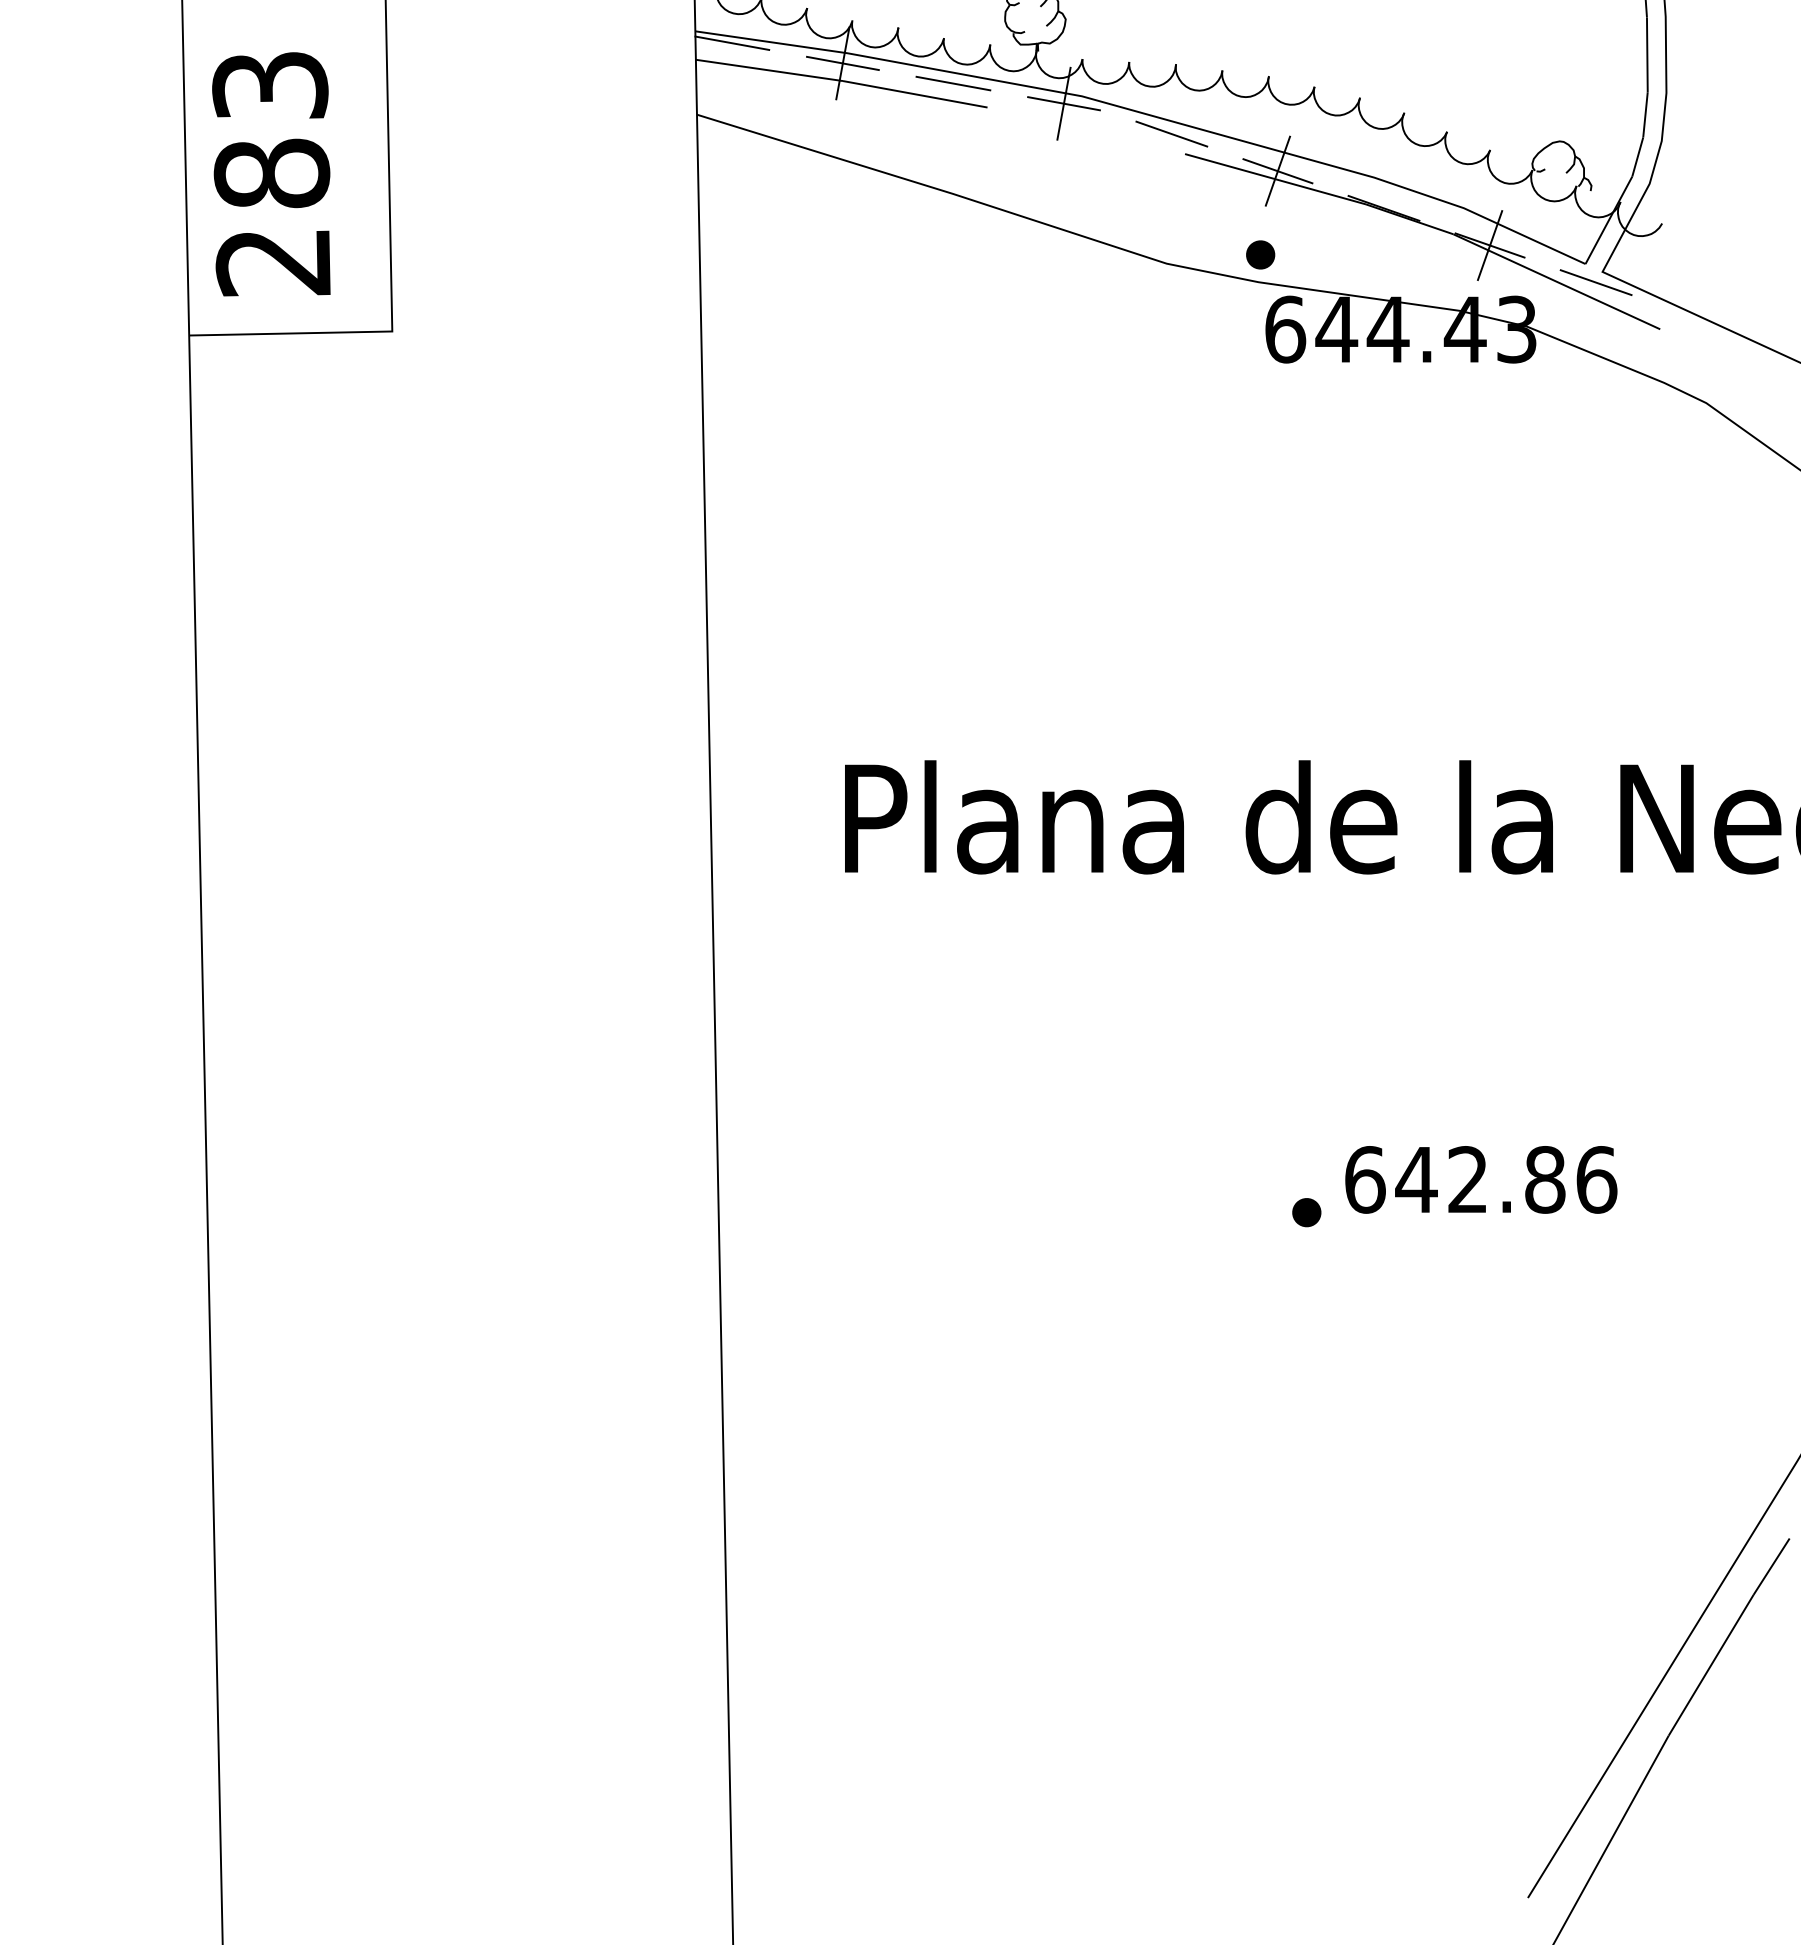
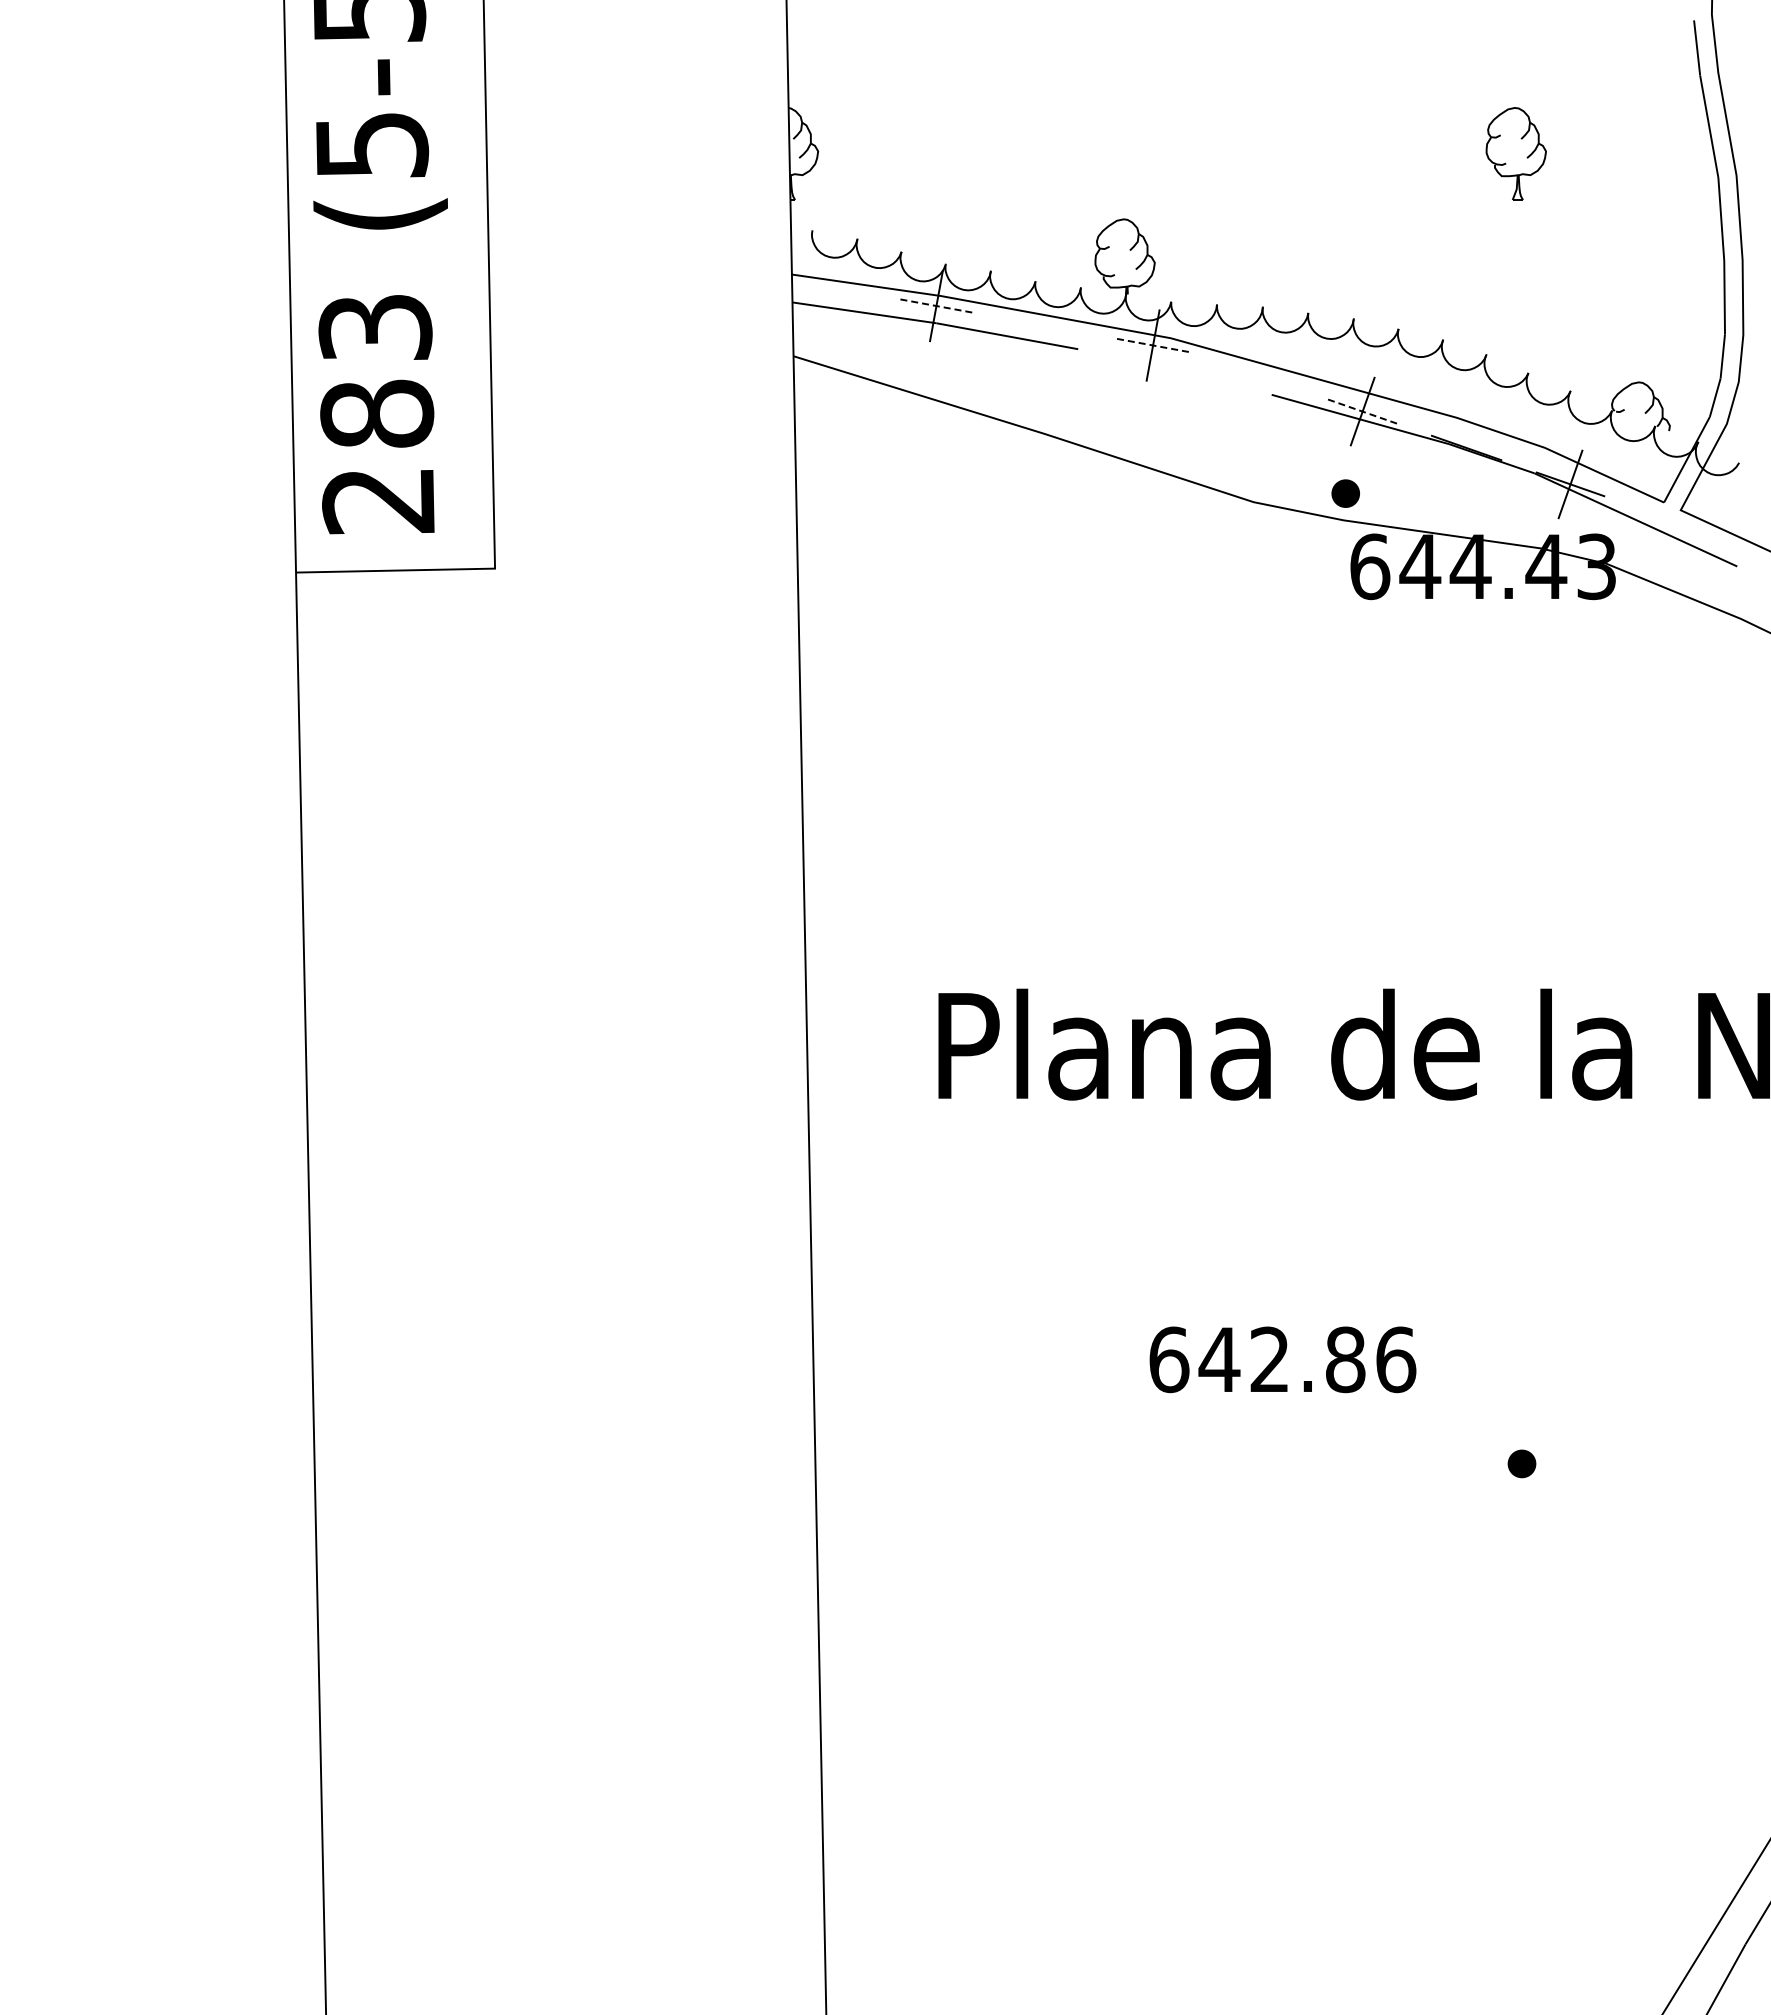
line: (732, 42) -> (828, 285), removed
line: (842, 63) -> (936, 306), solid -> dashed
line: (953, 83) -> (1044, 325), removed
line: (1064, 103) -> (1153, 345), solid -> dashed
line: (1171, 134) -> (1258, 375), removed
line: (1277, 171) -> (1362, 411), solid -> dashed
line: (1596, 282) -> (1674, 520), removed
text: (1480, 1179) -> (1282, 1359), moved
part: (1306, 1212) -> (1521, 1463), moved

